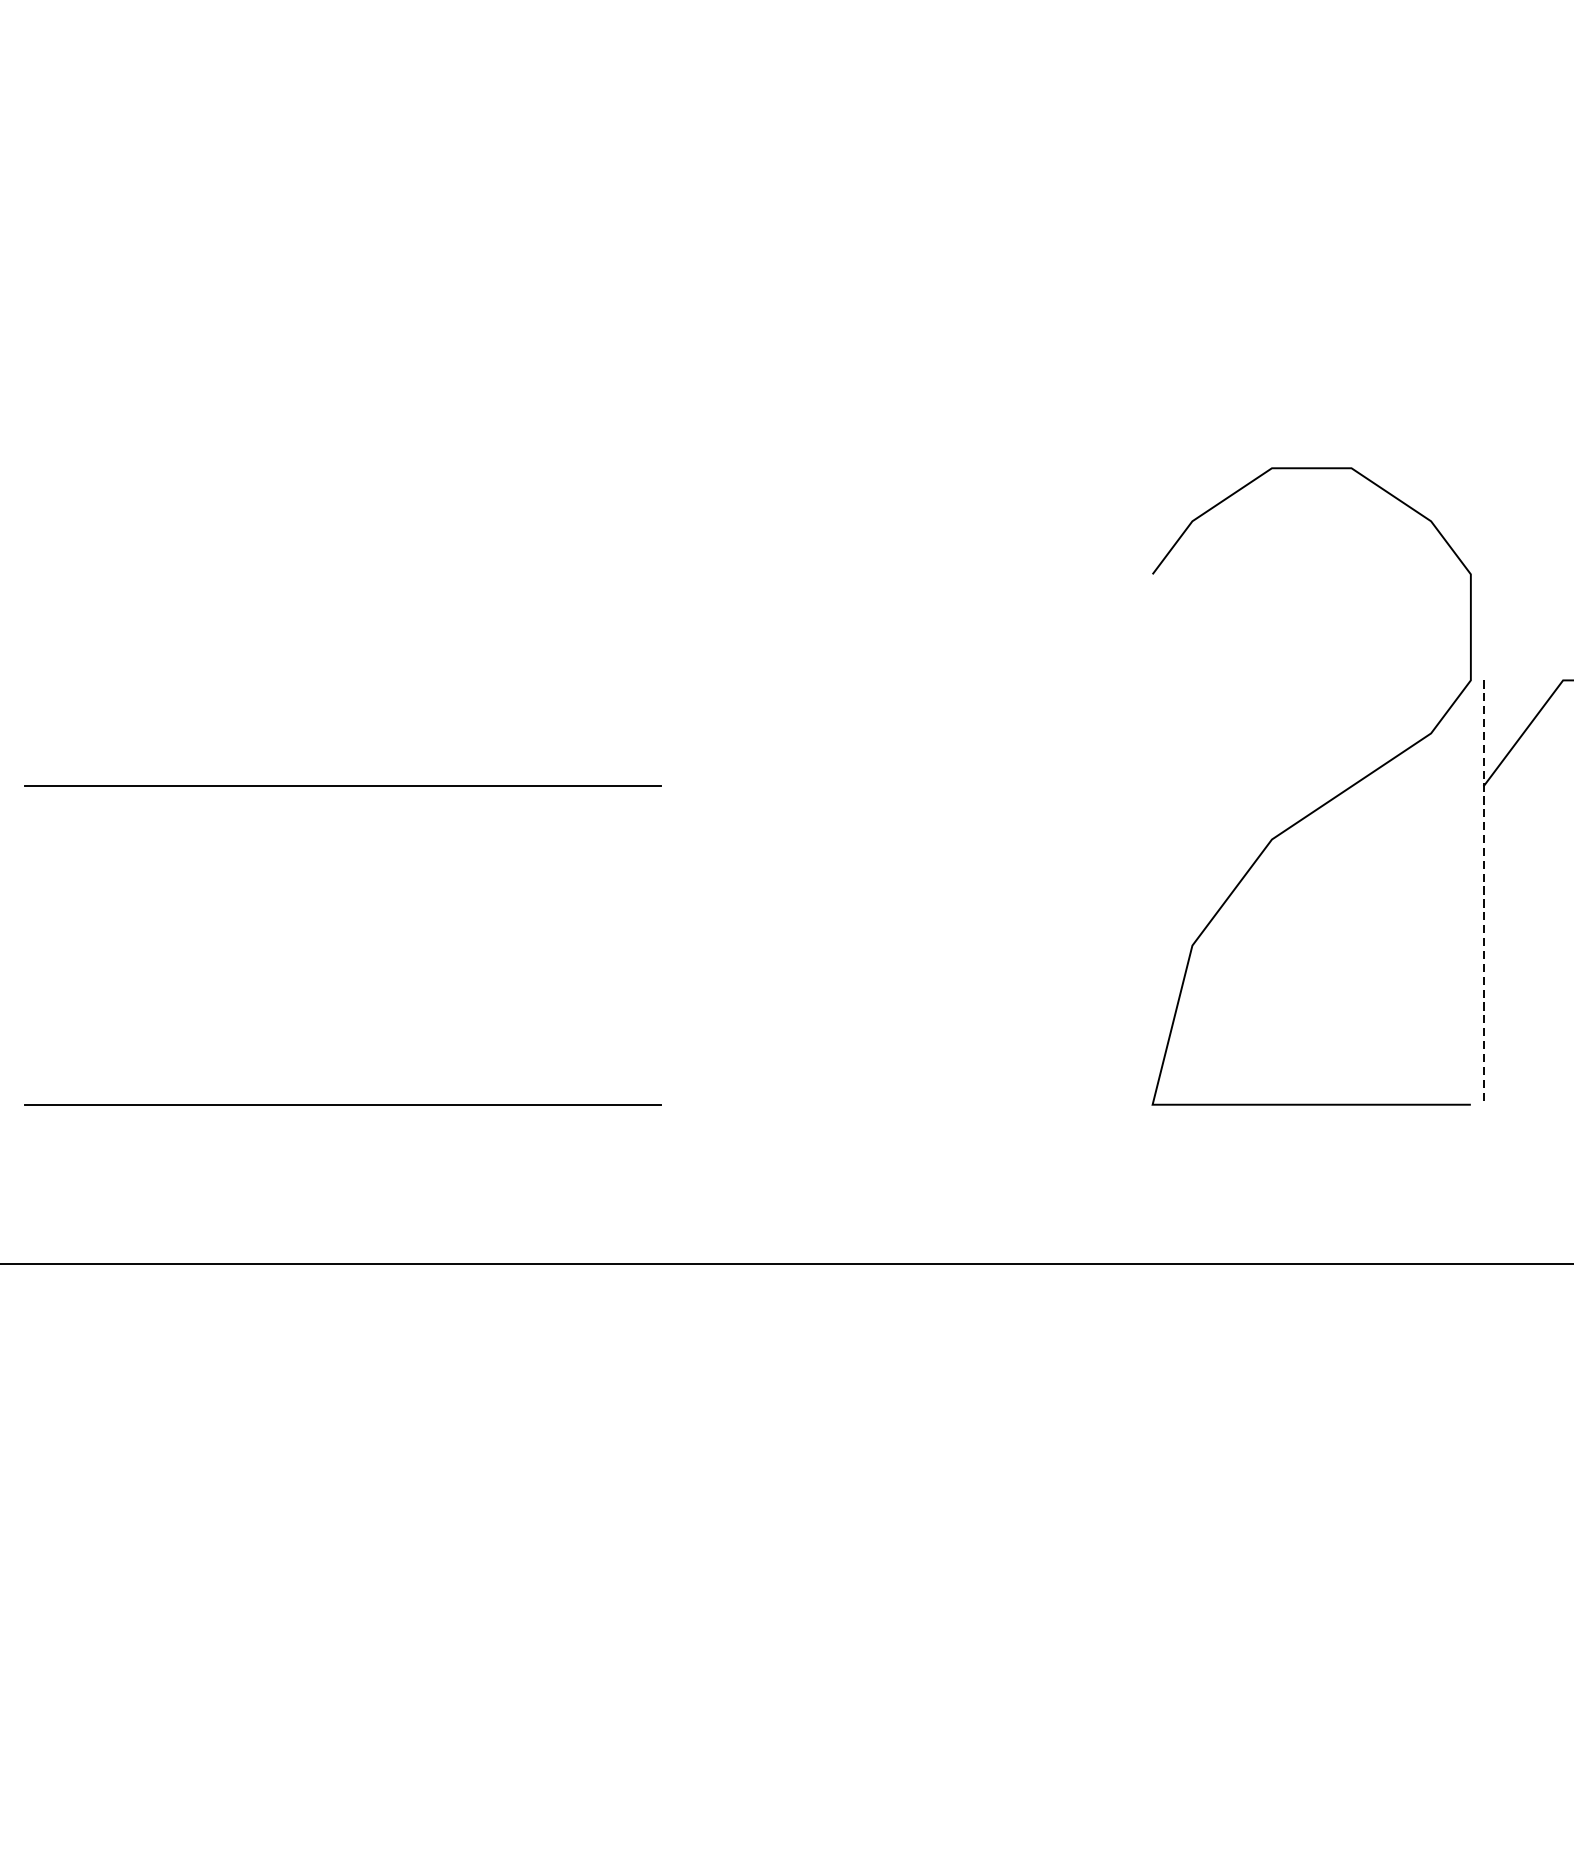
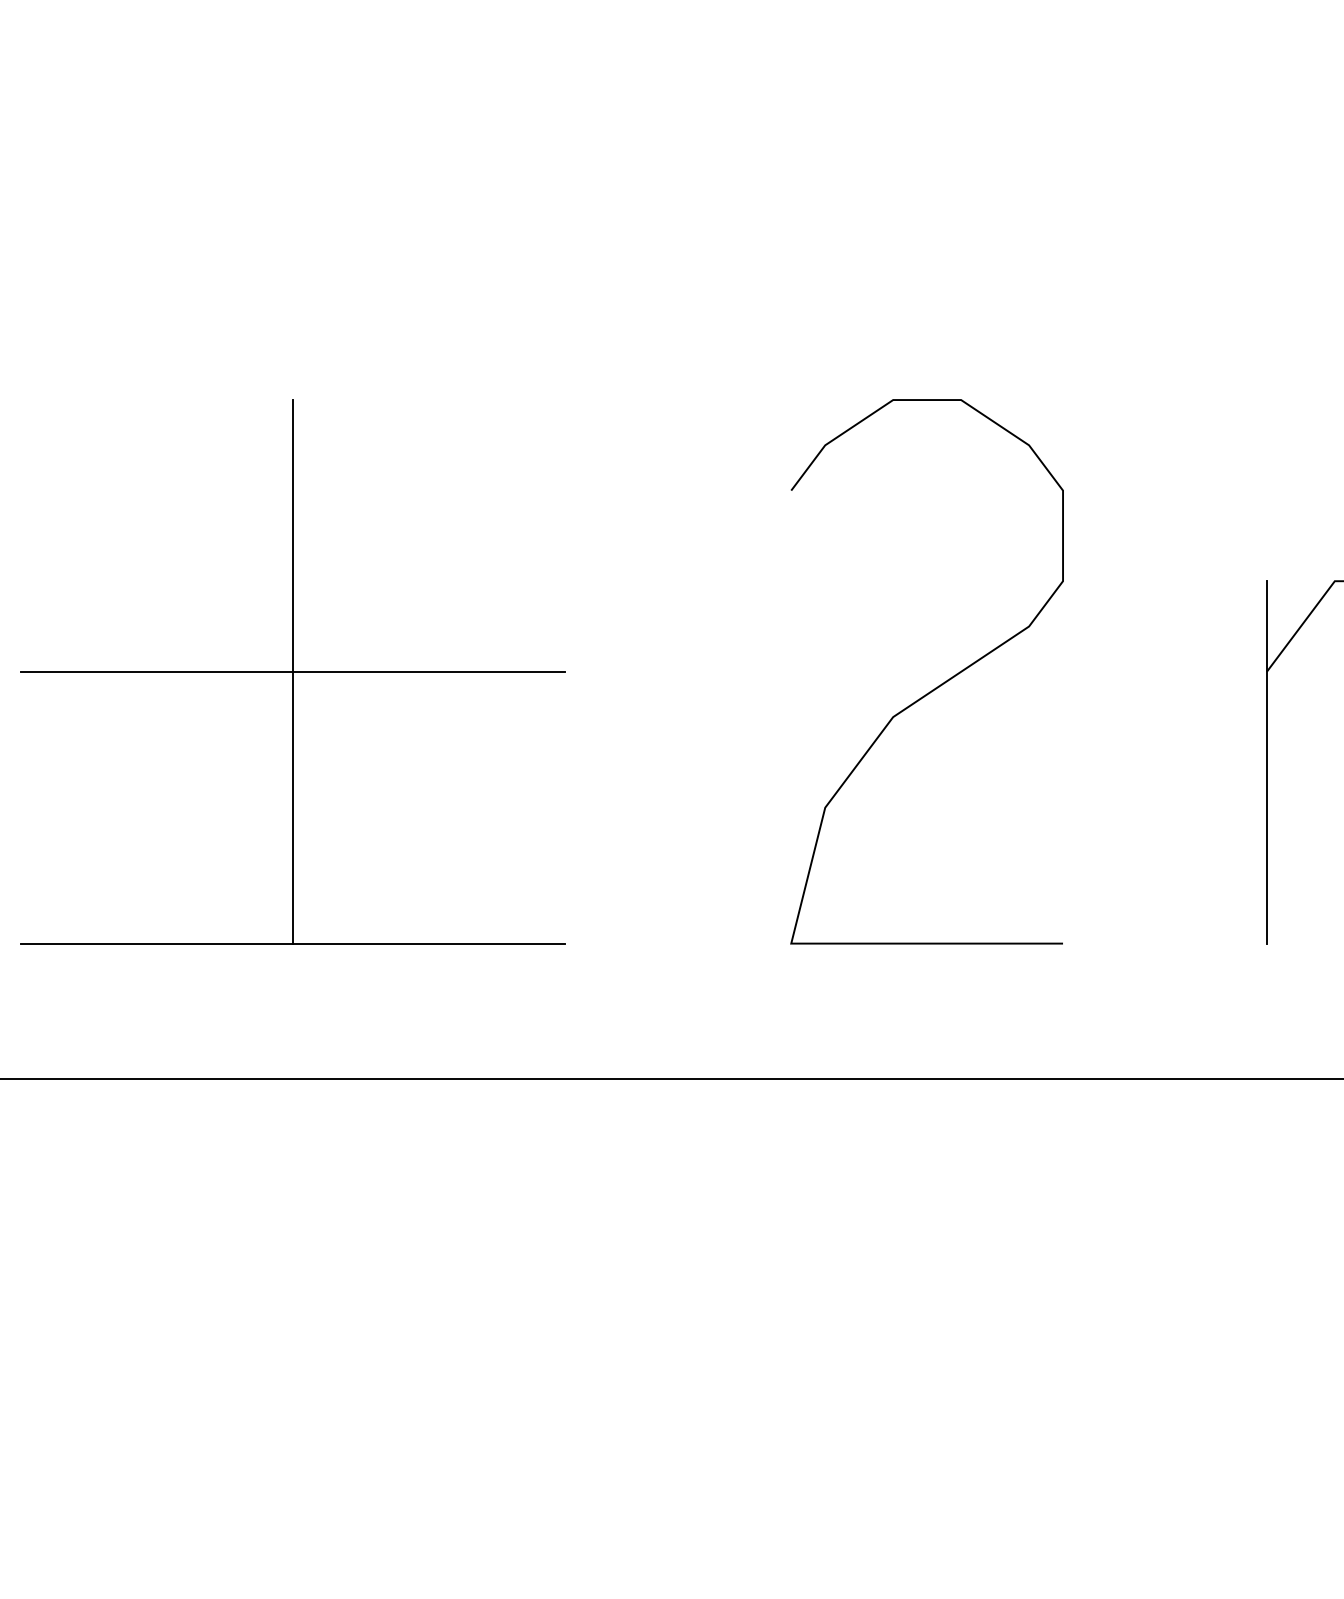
line: (342, 786) -> (292, 671), added
curve: (1321, 804) -> (935, 687), moved
line: (1483, 892) -> (1266, 762), dashed -> solid

